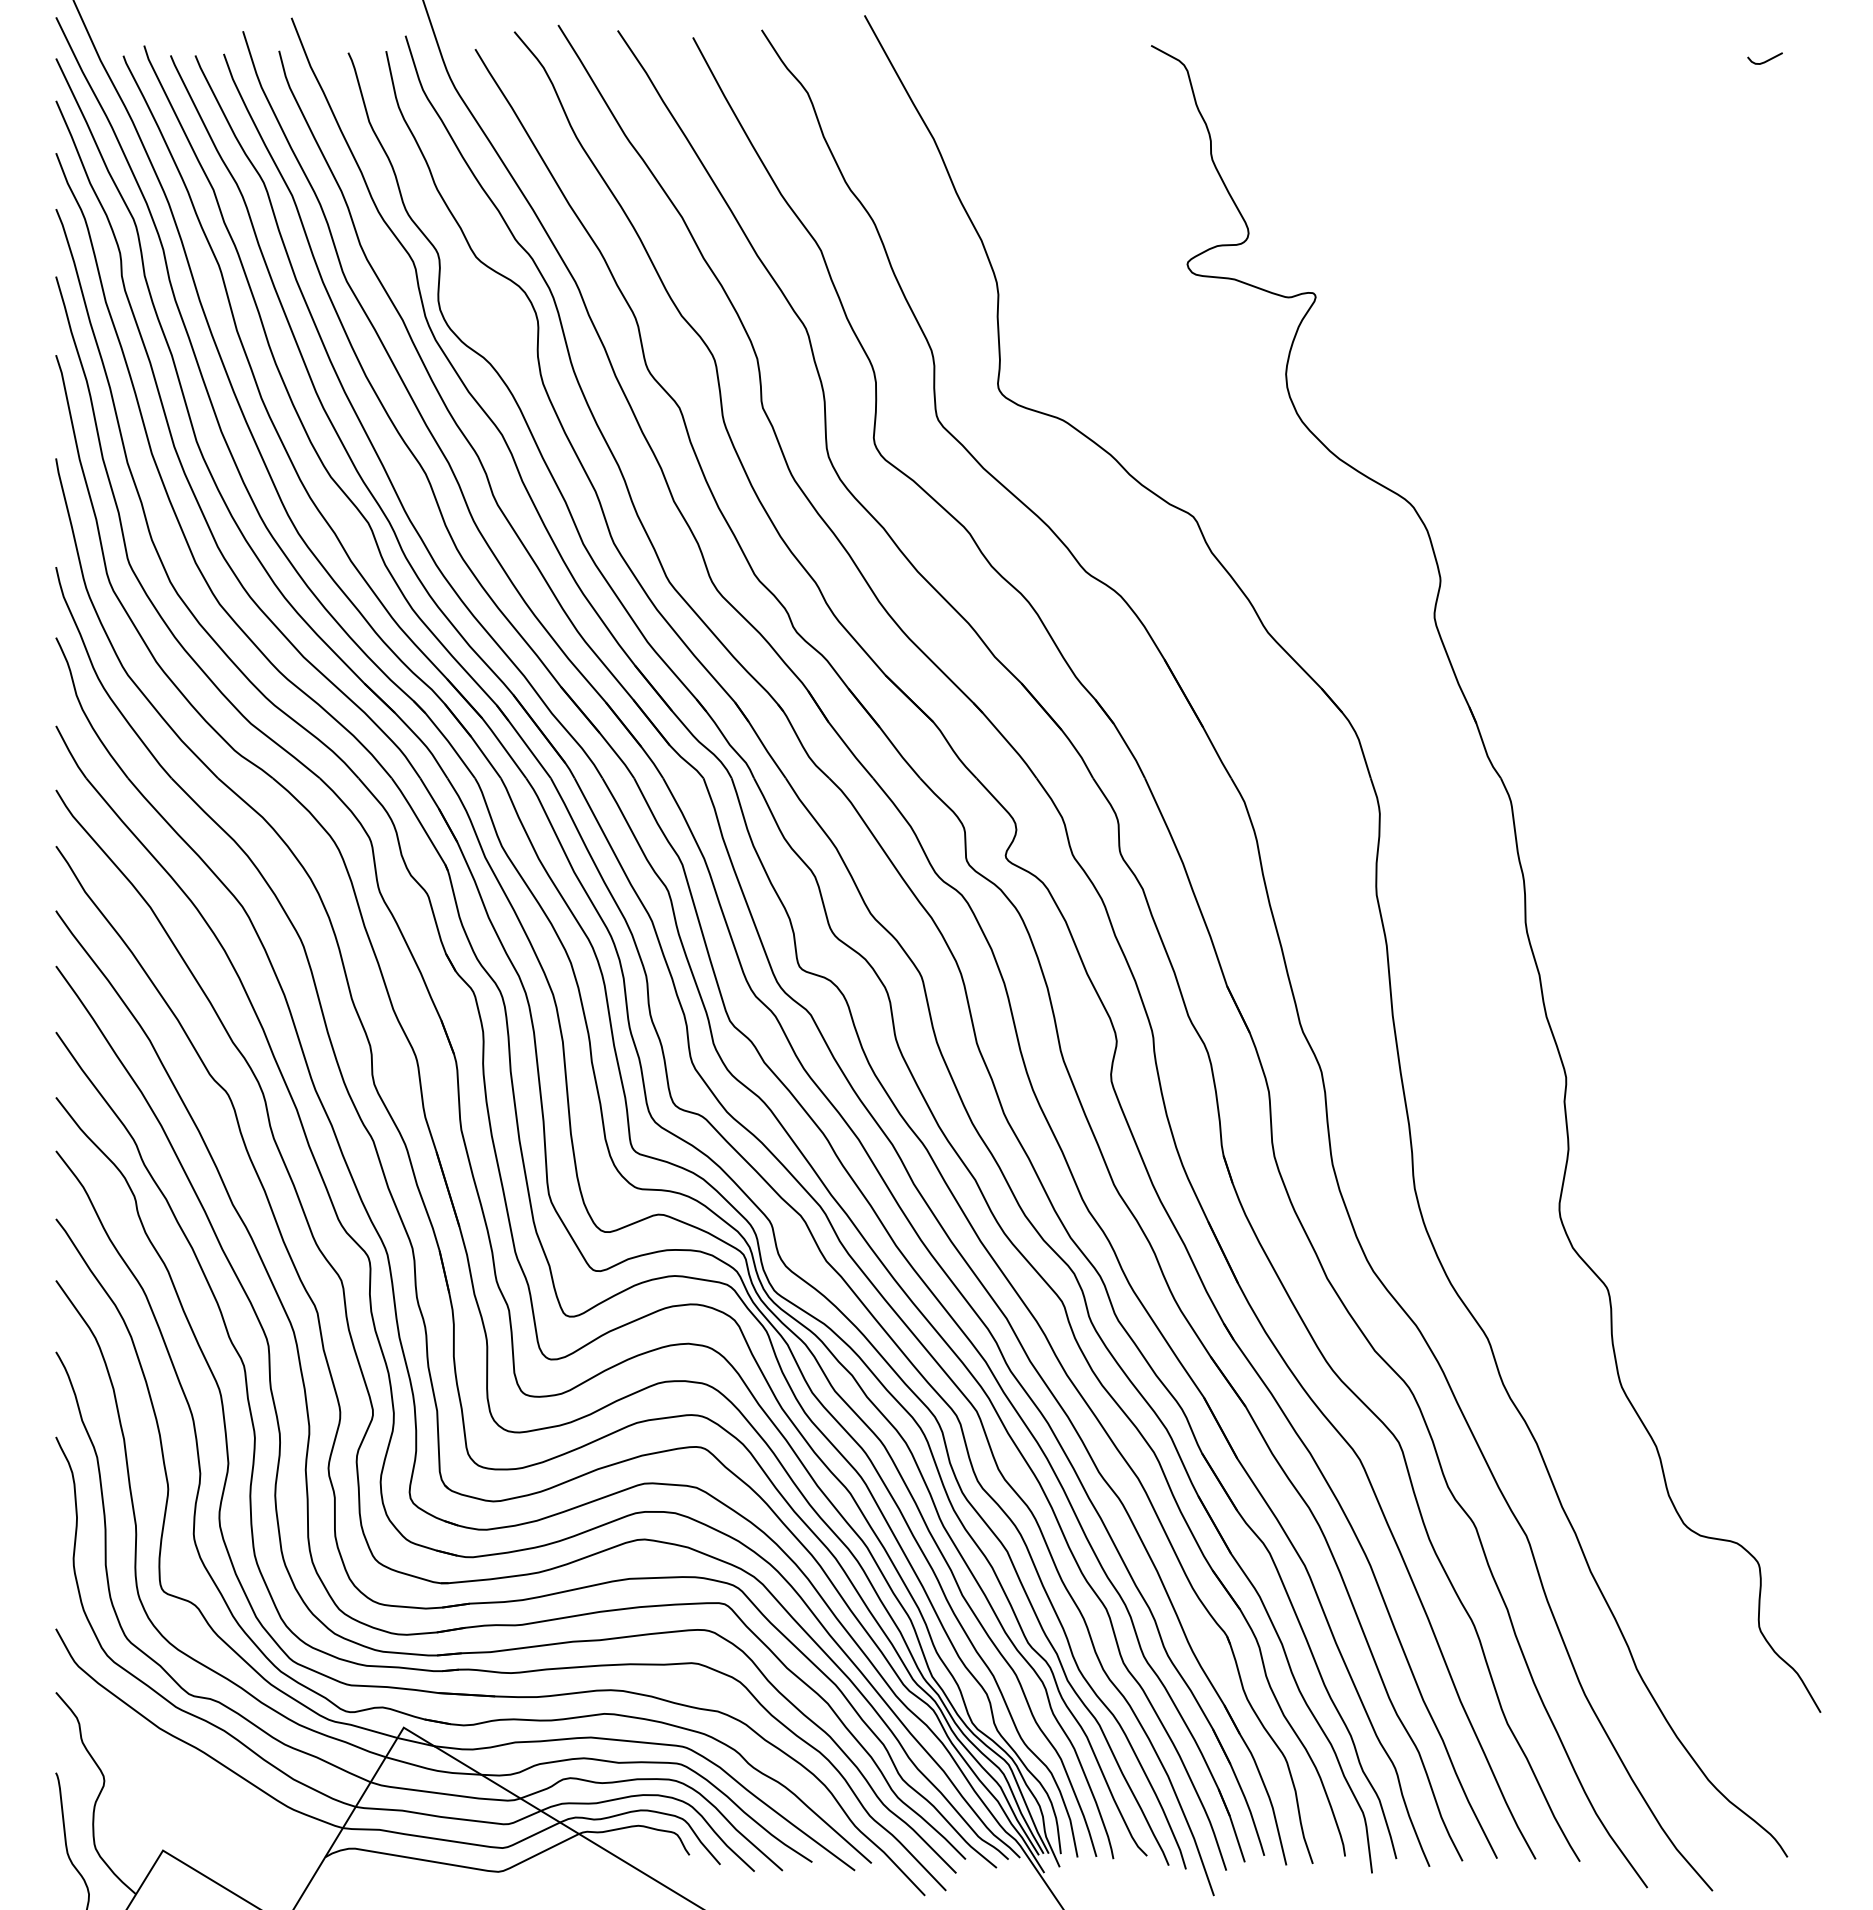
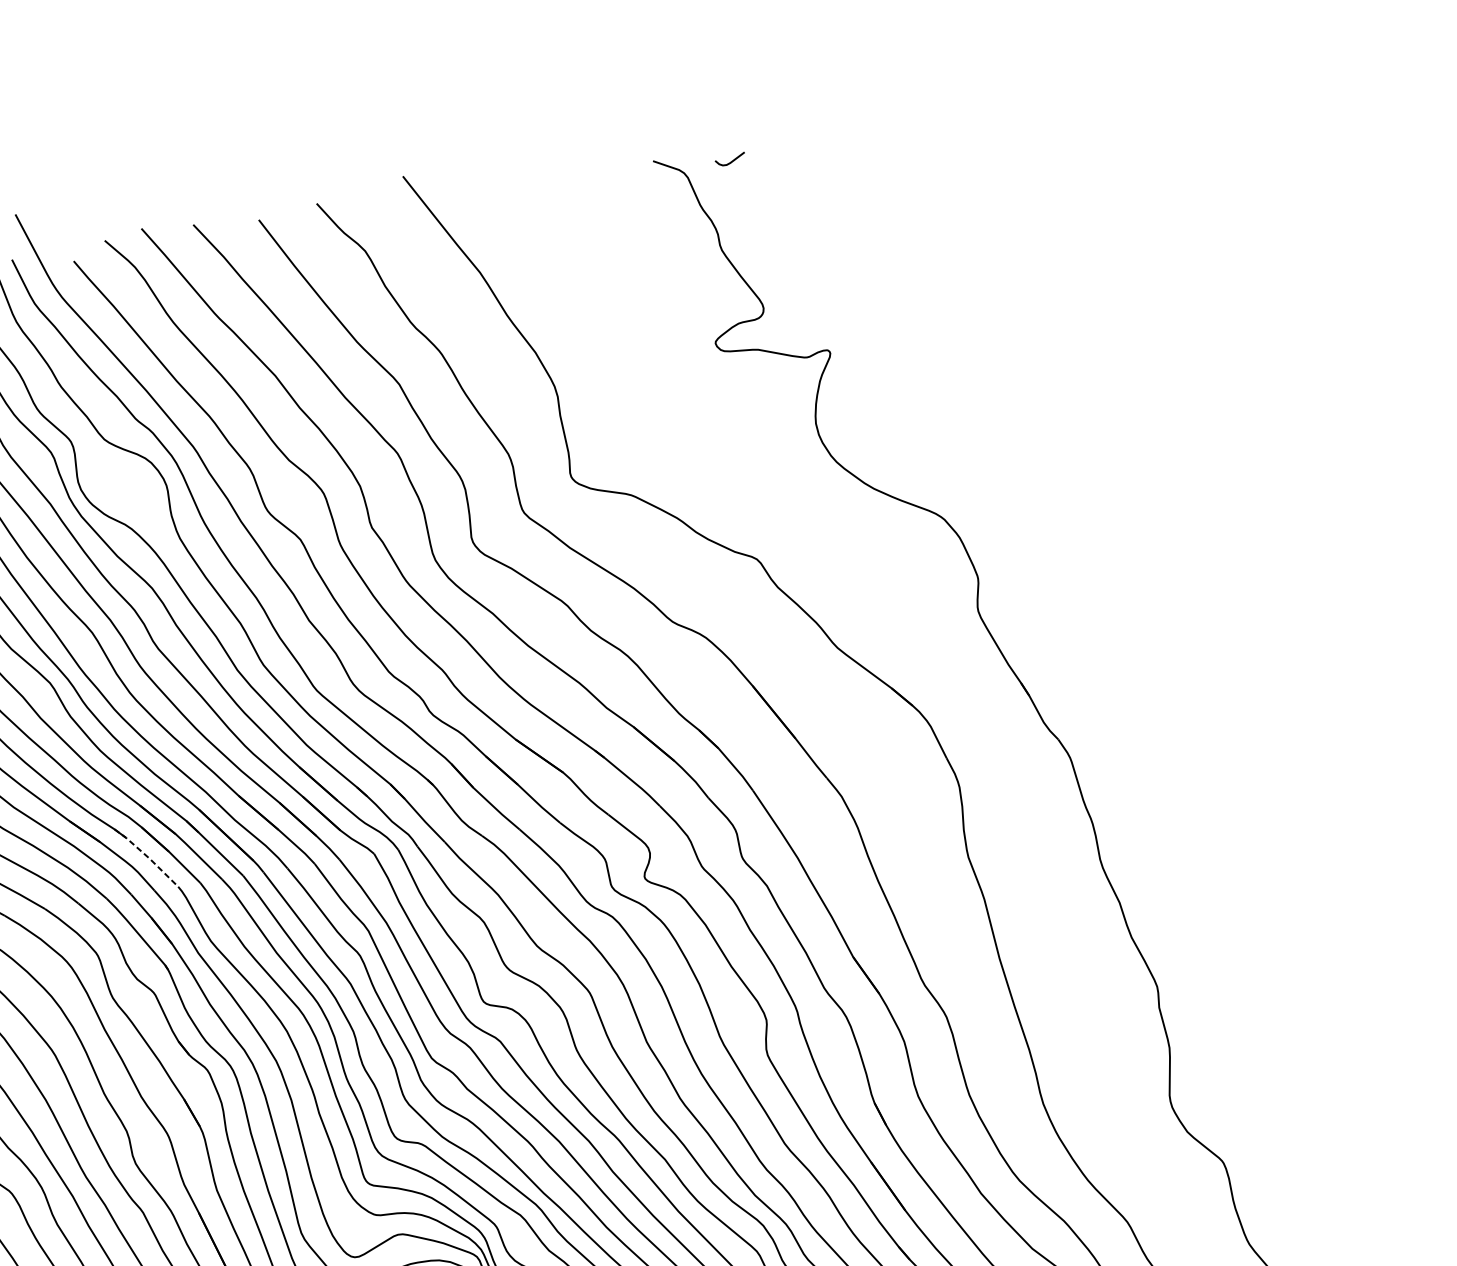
curve: (1765, 60) -> (730, 161), moved
line: (445, 738) -> (147, 856), solid -> dashed

